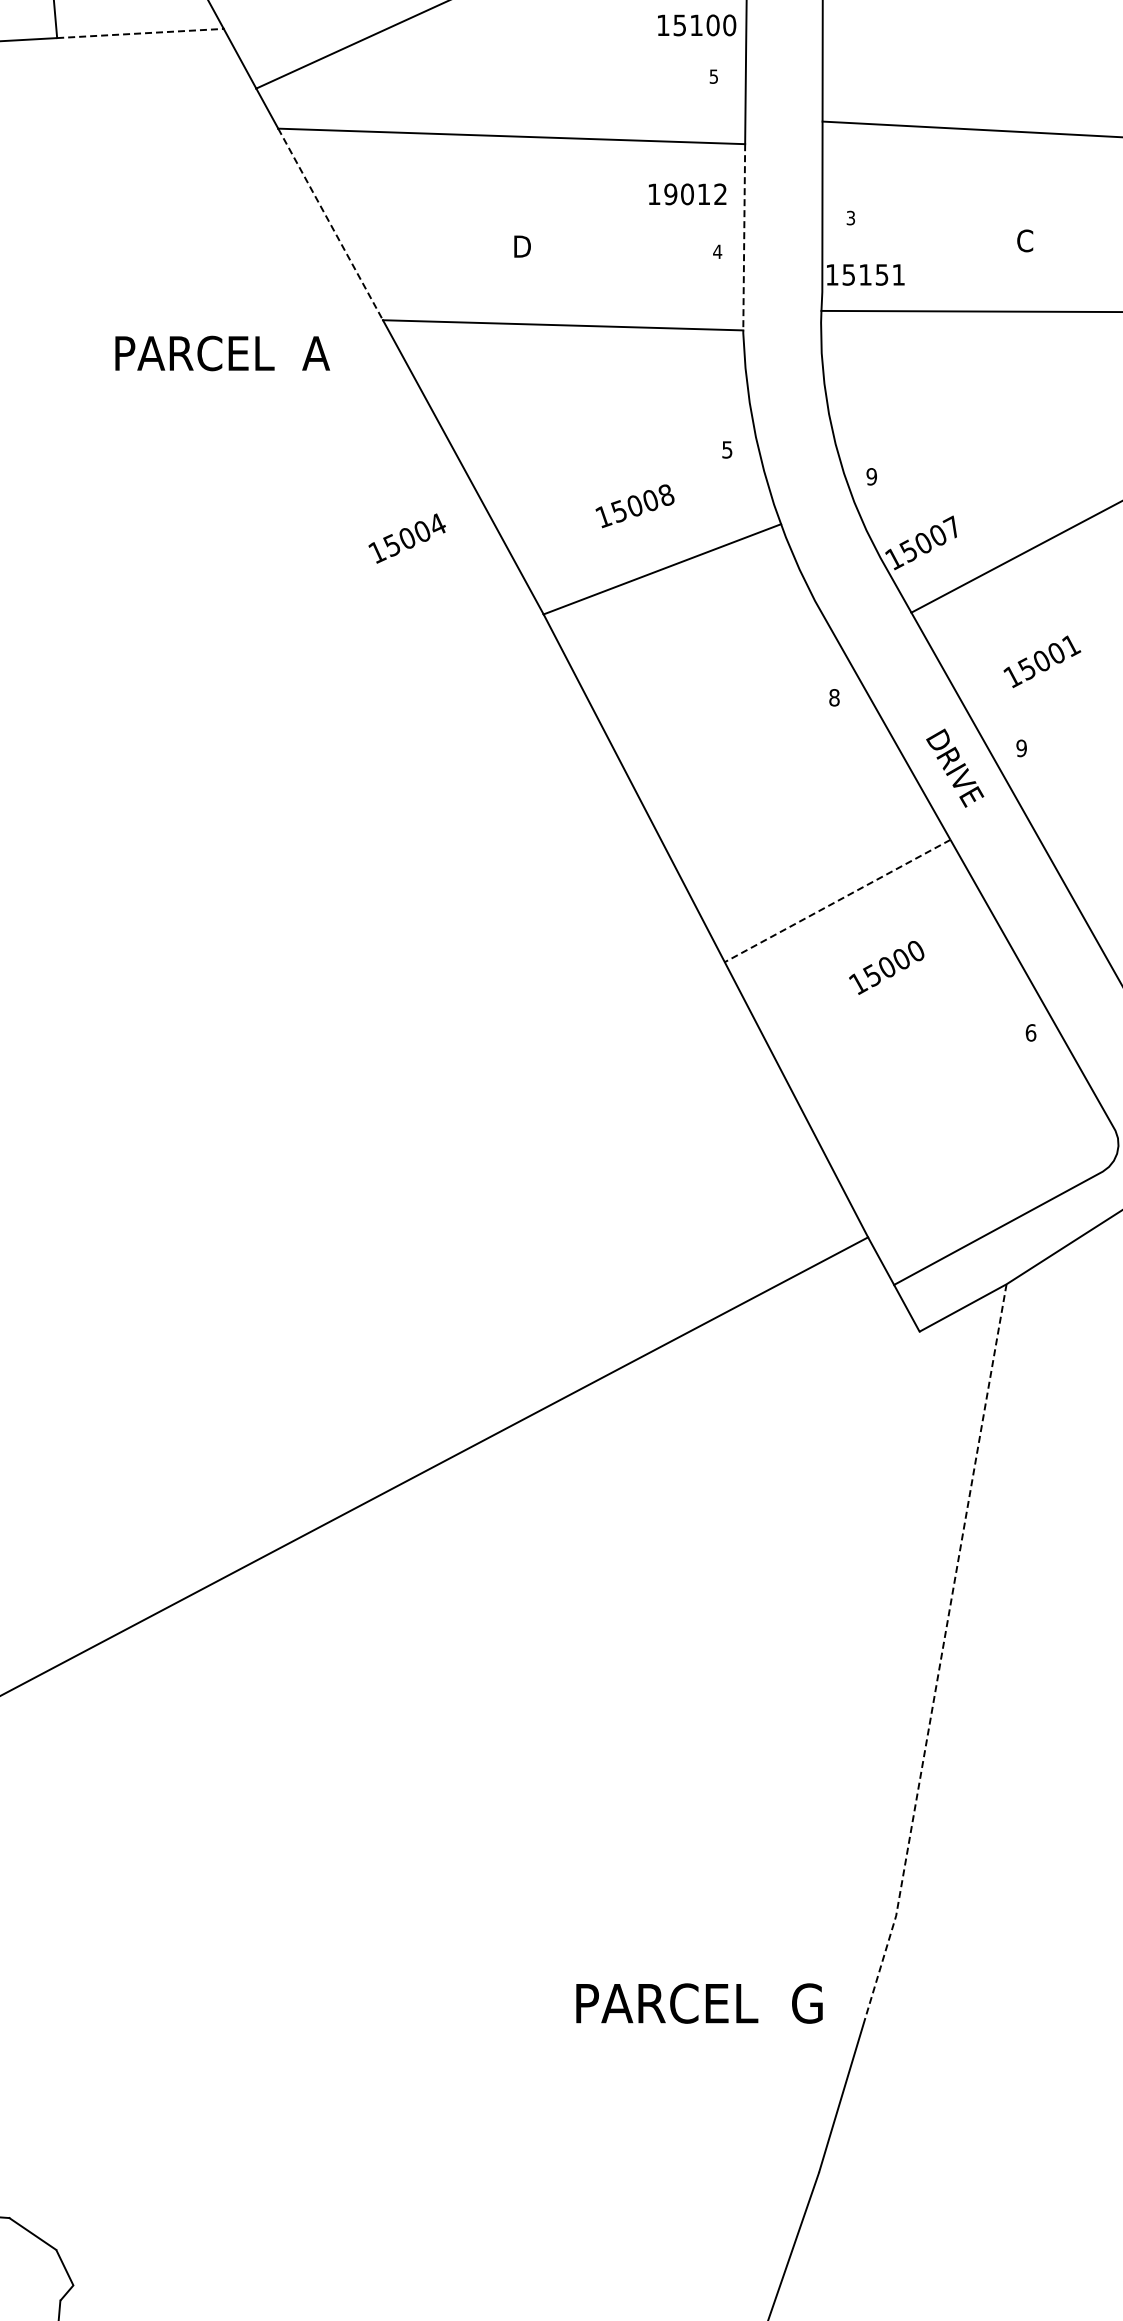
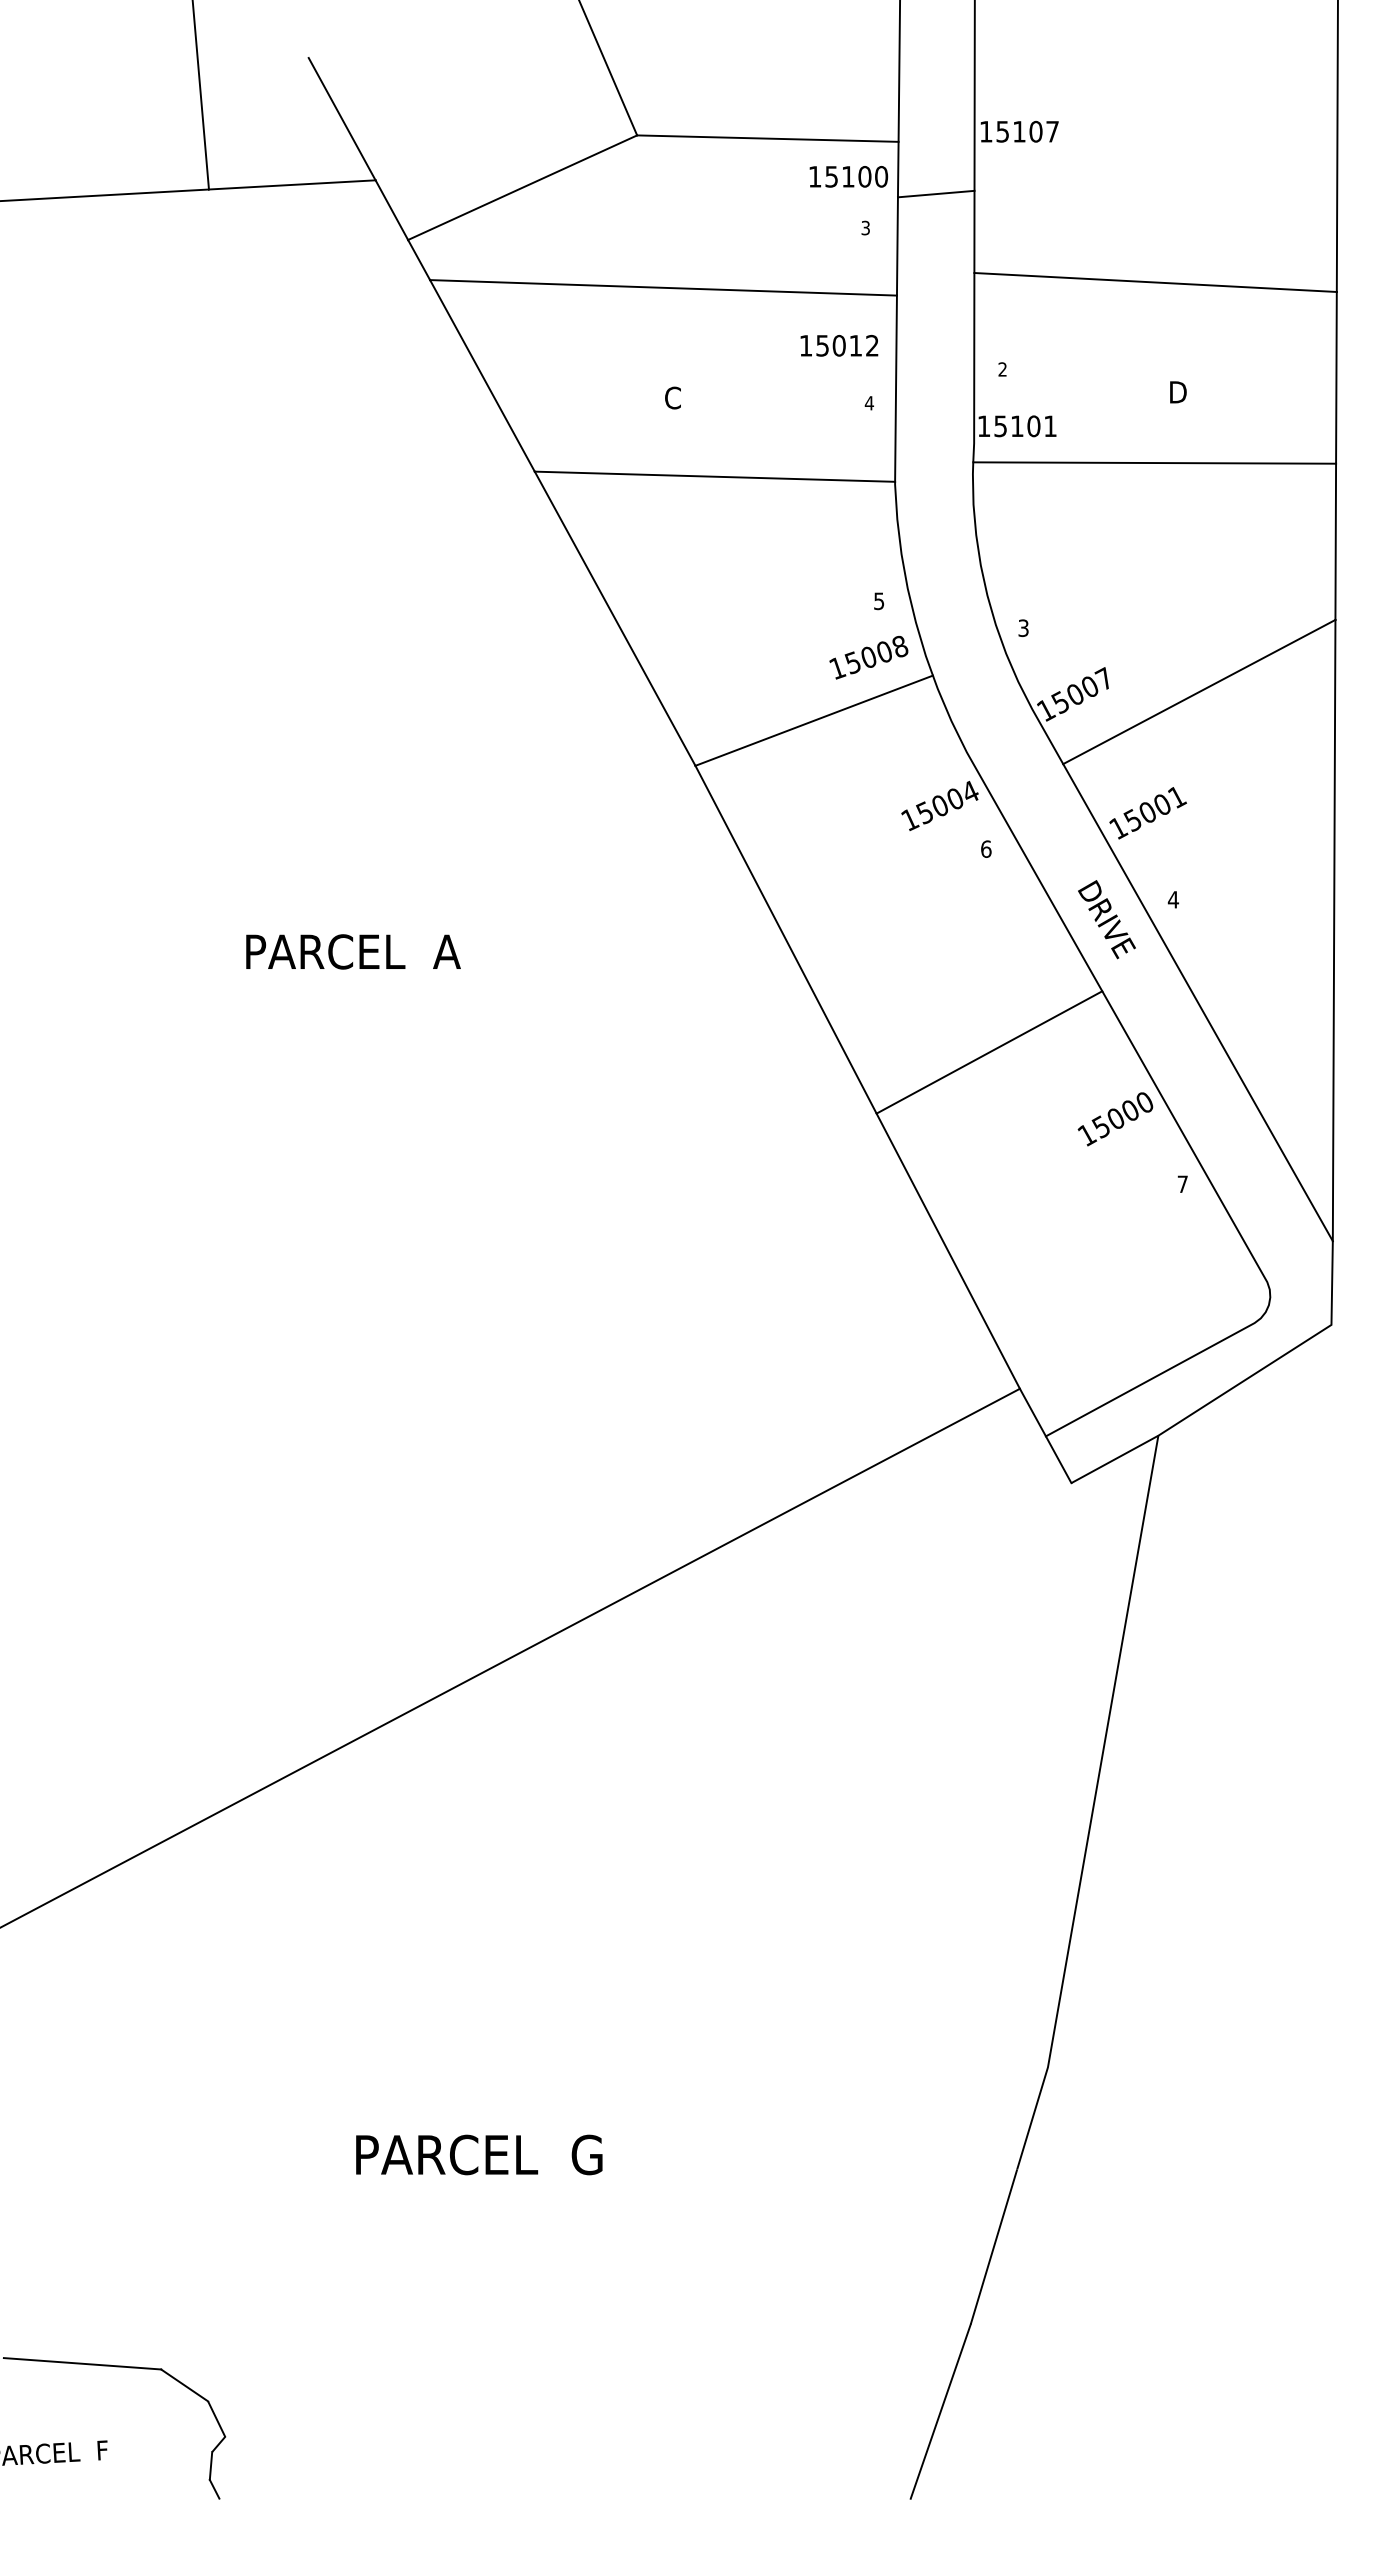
line: (140, 33) -> (292, 184), dashed -> solid
line: (783, 42) -> (935, 193), added
text: (713, 76) -> (865, 227), 5 -> 3
text: (670, 194) -> (822, 345), 19012 -> 15012
text: (850, 218) -> (1002, 369), 3 -> 2
line: (330, 225) -> (482, 376), dashed -> solid
line: (744, 238) -> (896, 389), dashed -> solid
text: (1025, 241) -> (1177, 392), C -> D
text: (521, 246) -> (673, 397), D -> C
text: (881, 275) -> (1033, 426), 15151 -> 15101
text: (222, 353) -> (353, 951), moved
text: (871, 476) -> (1023, 627), 9 -> 3
text: (634, 506) -> (868, 657), moved
text: (406, 538) -> (939, 805), moved
text: (1041, 662) -> (1147, 813), moved
text: (834, 697) -> (986, 848), 8 -> 6
text: (1021, 748) -> (1173, 899), 9 -> 4
line: (837, 901) -> (989, 1052), dashed -> solid
text: (886, 968) -> (1115, 1119), moved
text: (1030, 1033) -> (1182, 1184), 6 -> 7
line: (941, 1653) -> (1093, 1804), dashed -> solid
text: (699, 2003) -> (479, 2154), moved

